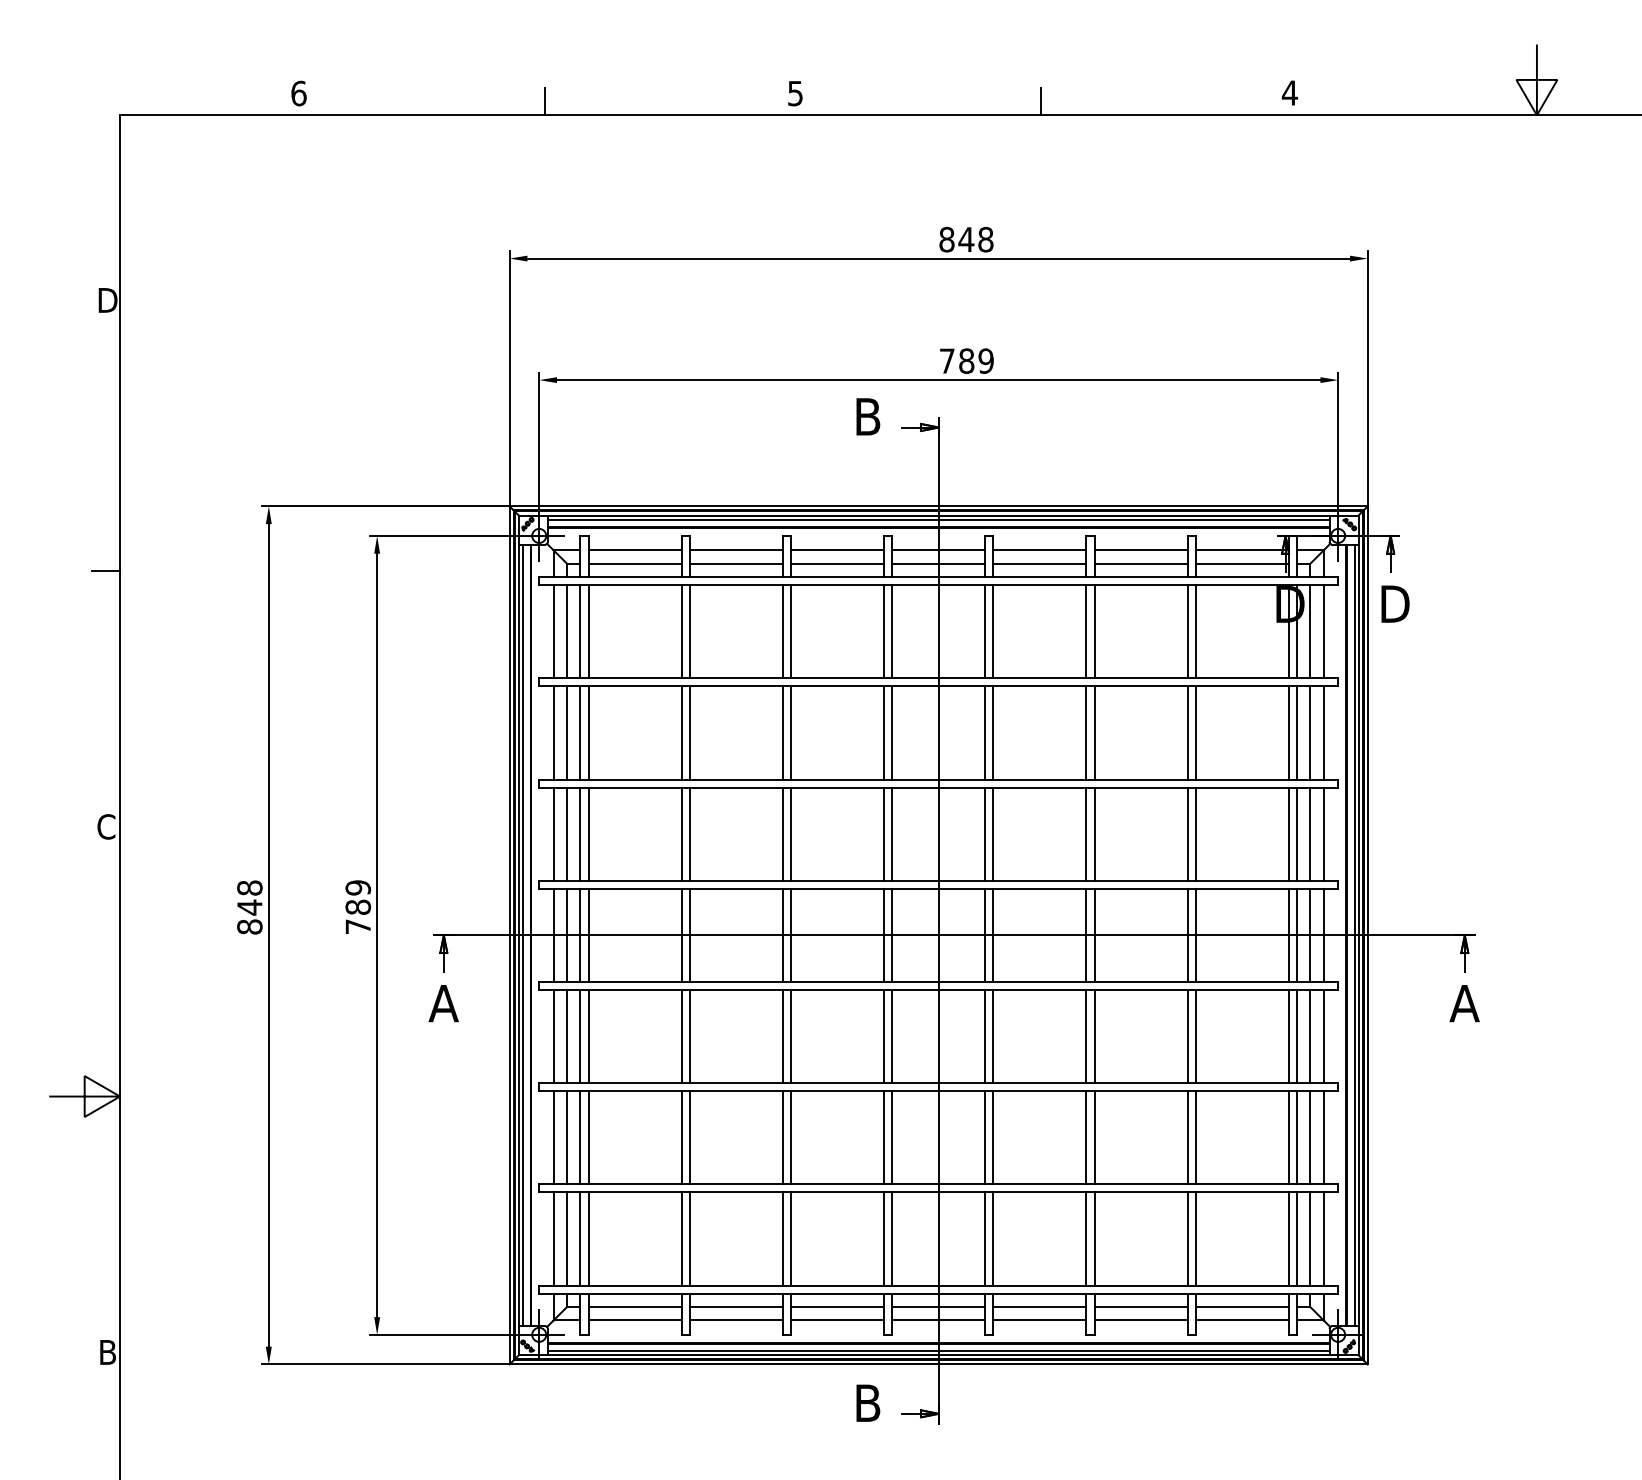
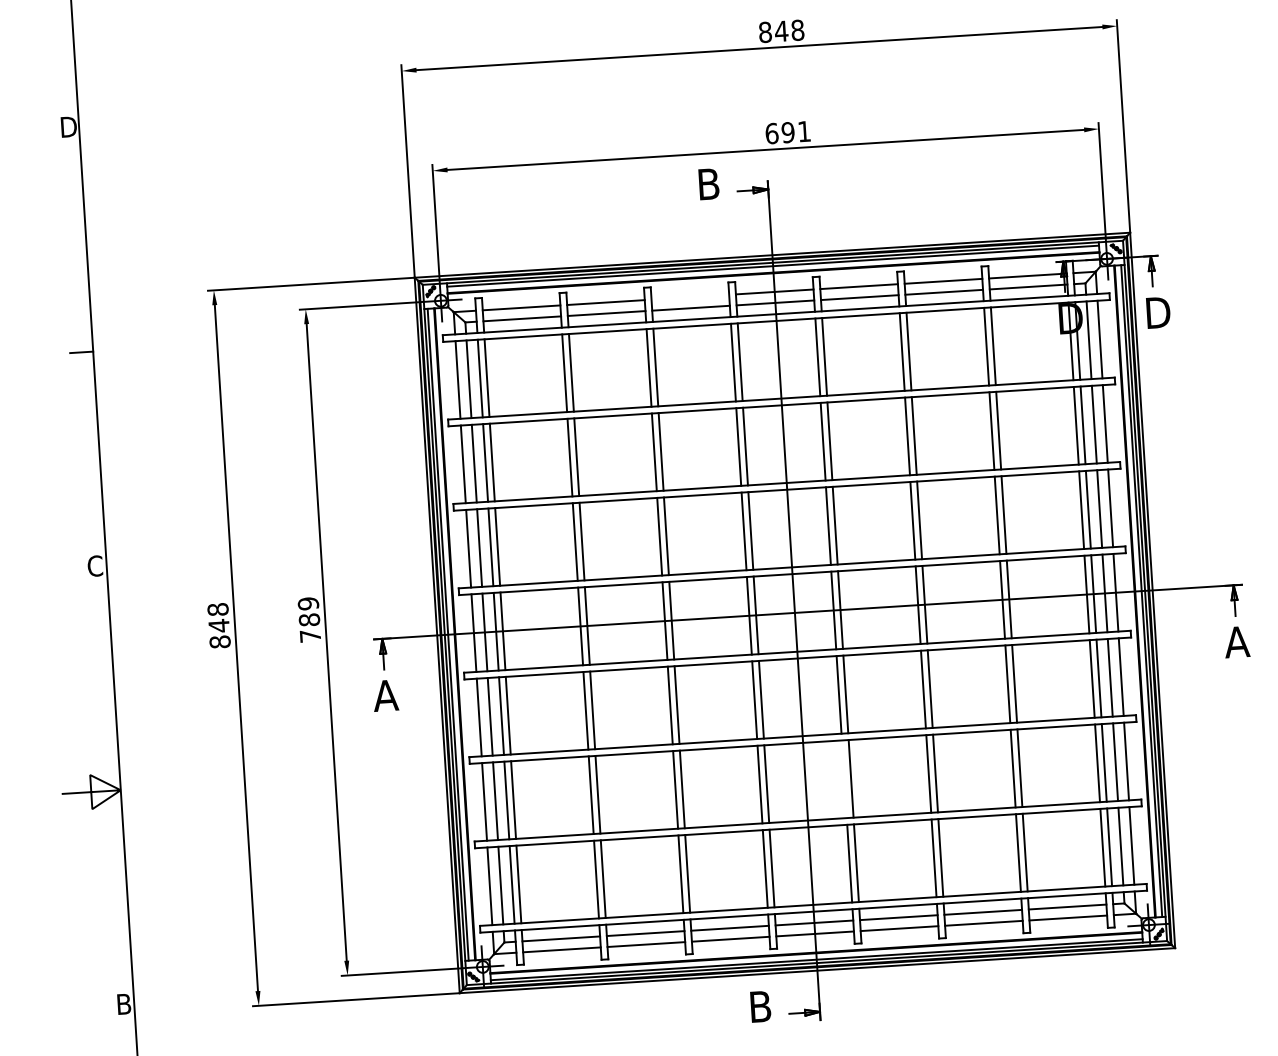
text: (966, 360) -> (787, 132), 789 -> 691
line: (837, 550) -> (690, 297), removed
line: (985, 1137) -> (844, 779), removed

